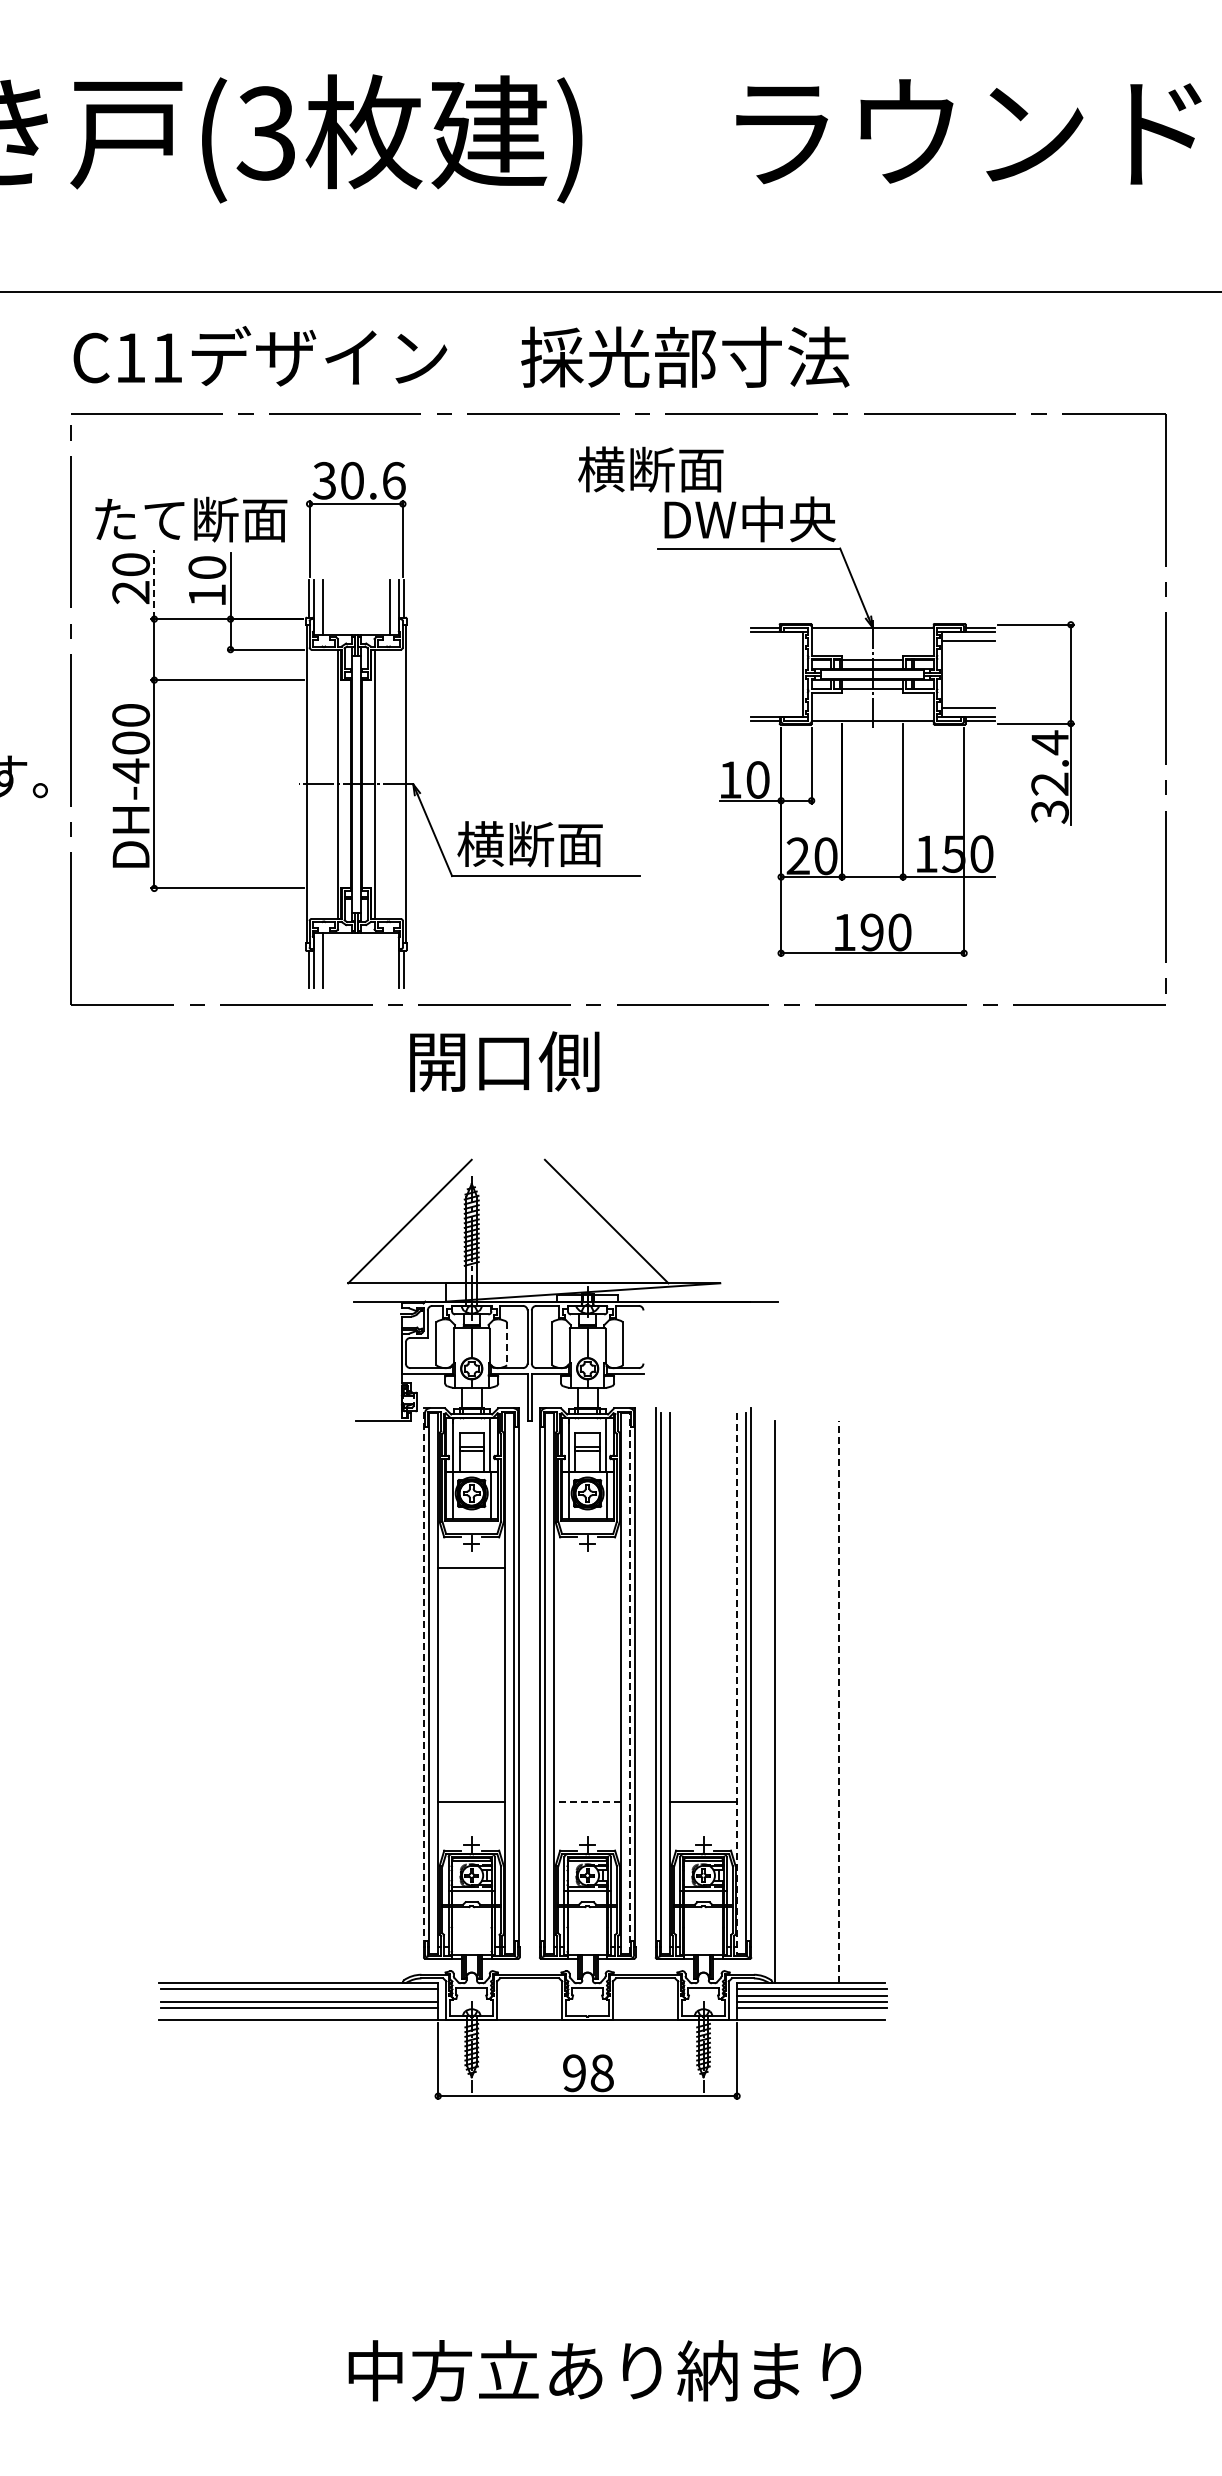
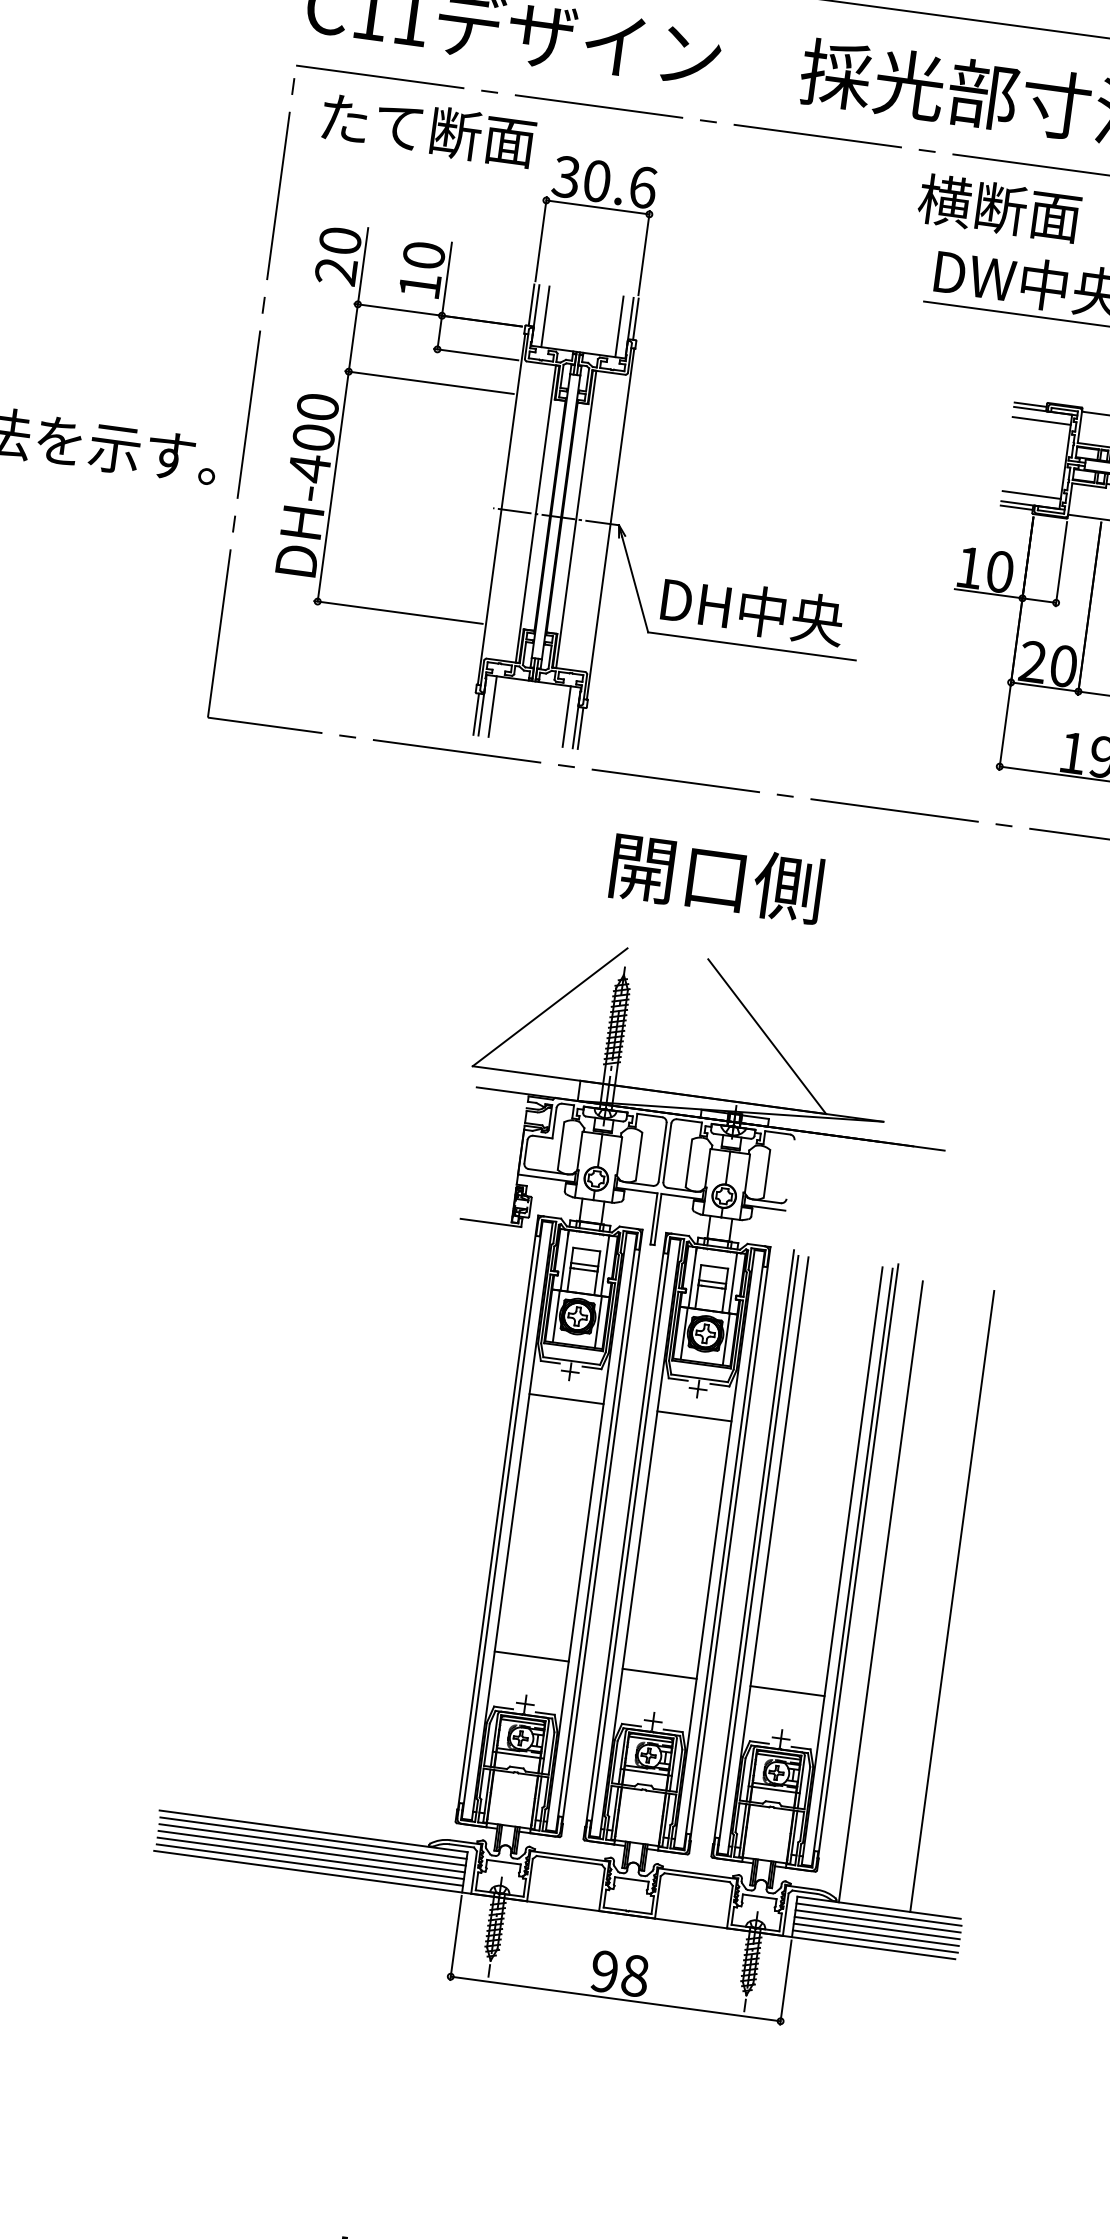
text: (650, 469) -> (999, 208), moved
text: (191, 519) -> (428, 130), moved
line: (154, 584) -> (363, 266), dashed -> solid
line: (776, 640) -> (1041, 420), added
line: (776, 707) -> (1031, 494), added
text: (540, 844) -> (750, 610), 横断面 -> DH中央
line: (389, 960) -> (566, 716), added
text: (504, 1061) -> (716, 878), moved
line: (507, 1343) -> (639, 1156), dashed -> solid
line: (587, 1568) -> (694, 1416), added
line: (424, 1677) -> (498, 1512), dashed -> solid
line: (630, 1683) -> (724, 1549), dashed -> solid
line: (737, 1683) -> (842, 1565), dashed -> solid
line: (839, 1701) -> (952, 1601), dashed -> solid
line: (587, 1801) -> (659, 1673), dashed -> solid
line: (299, 1995) -> (312, 1844), added
line: (299, 2013) -> (310, 1864), added
line: (811, 2013) -> (875, 1941), added

